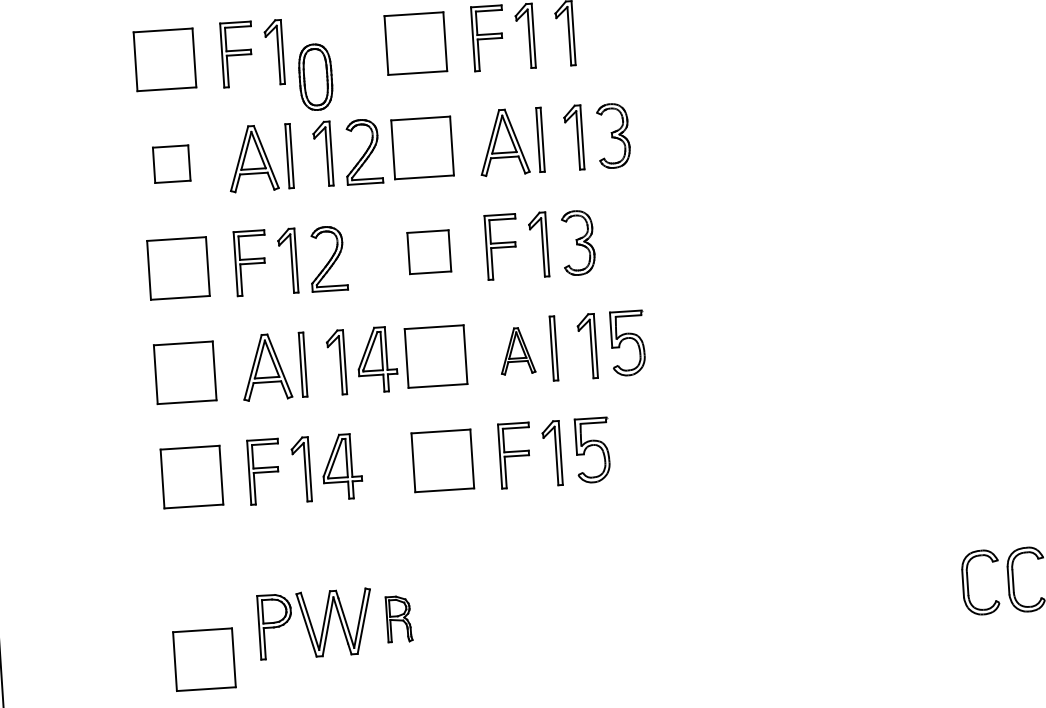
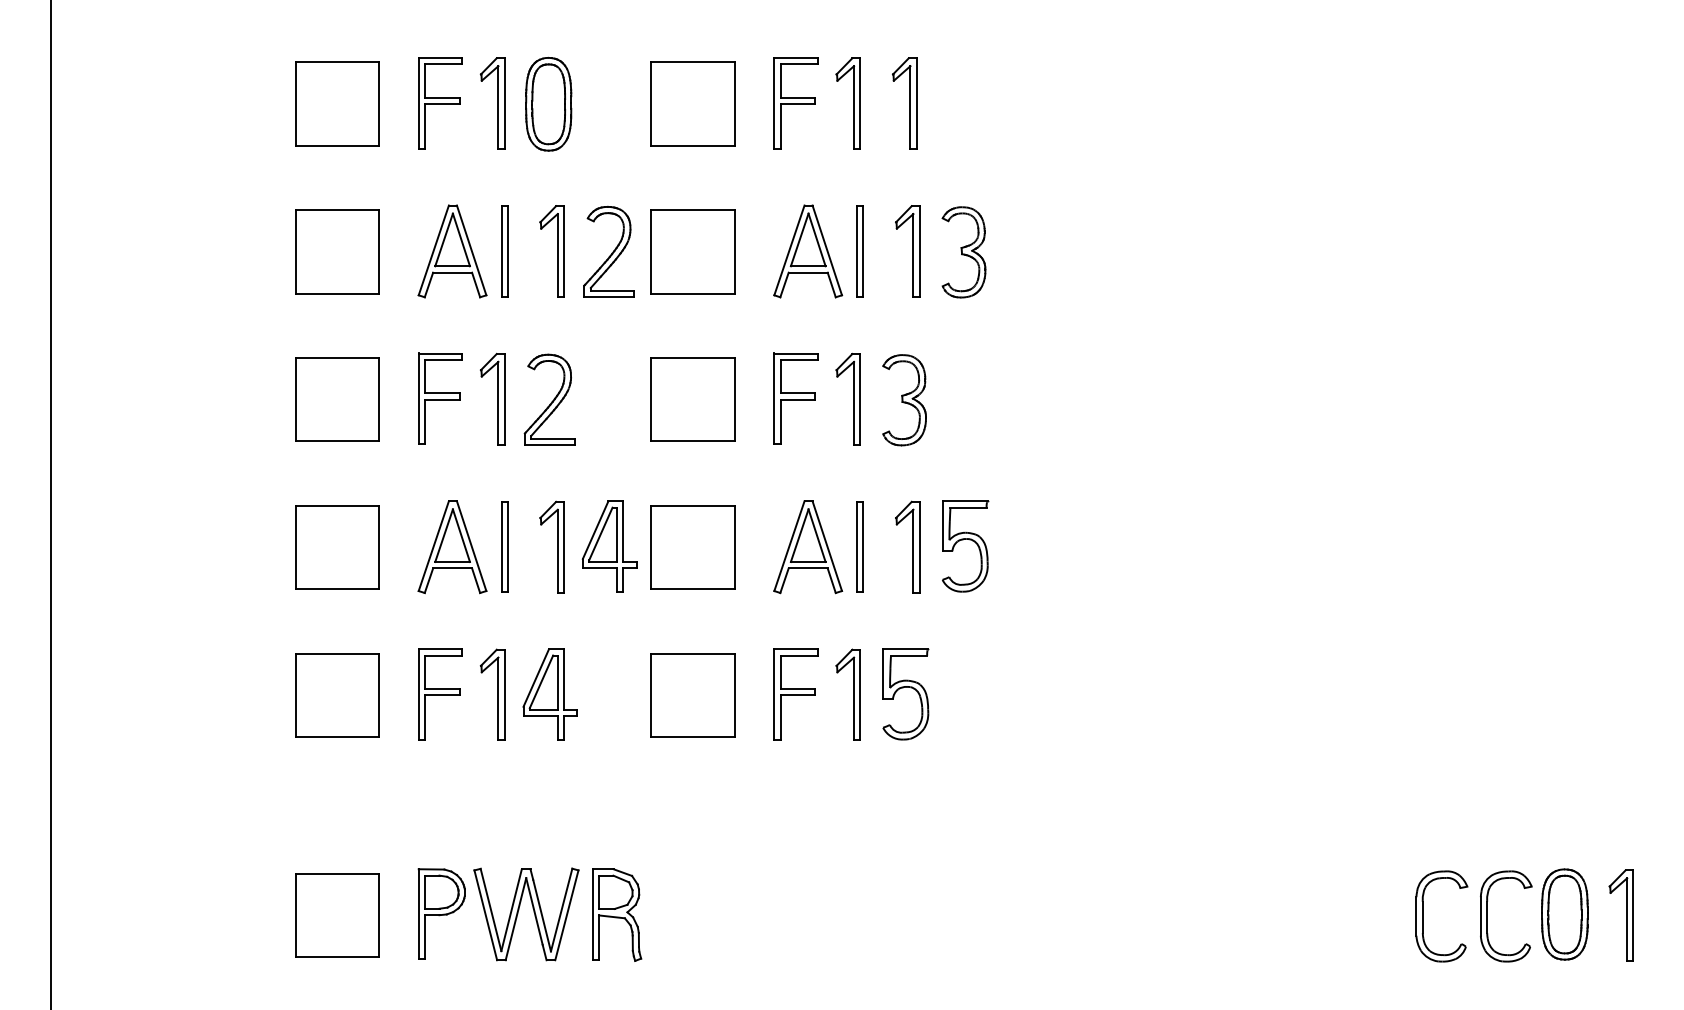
part: (315, 76) -> (548, 103), moved
part: (171, 163) -> (337, 251), size x1.67
part: (428, 252) -> (692, 399), size x1.43
part: (517, 351) -> (808, 547), size x1.43
part: (399, 618) -> (617, 914), size x1.43
part: (204, 659) -> (337, 915), moved

